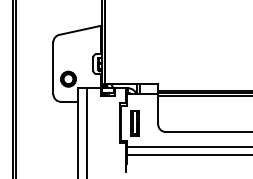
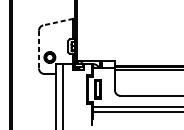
line: (79, 30) -> (57, 22), solid -> dashed
line: (53, 68) -> (39, 49), solid -> dashed

